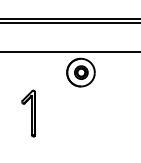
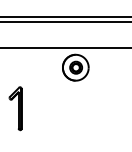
part: (28, 113) -> (15, 108), moved

